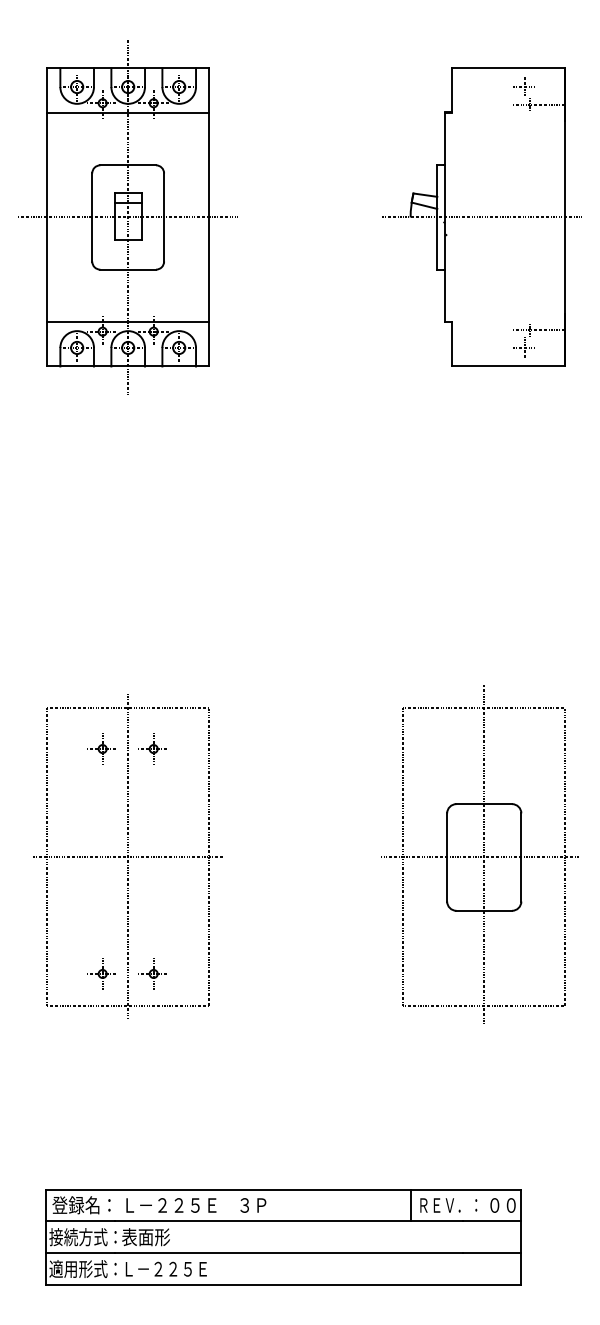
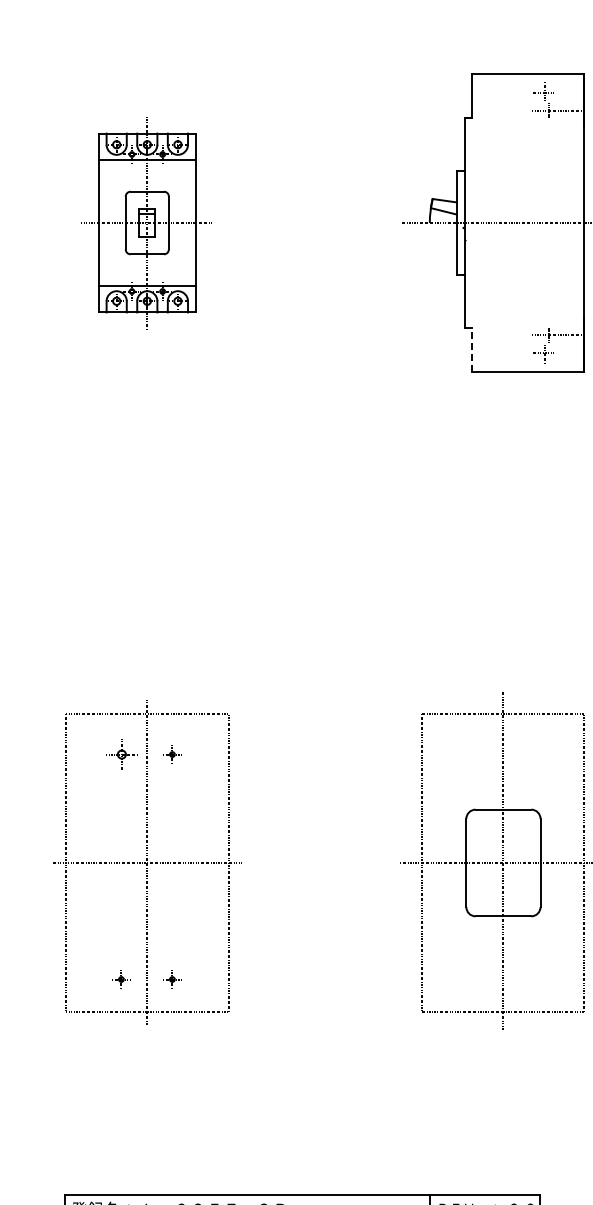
part: (127, 217) -> (146, 223), size x0.6
line: (452, 343) -> (471, 349), solid -> dashed
part: (152, 748) -> (171, 754), size x0.6
part: (101, 973) -> (120, 979), size x0.6
part: (152, 973) -> (171, 979), size x0.6

